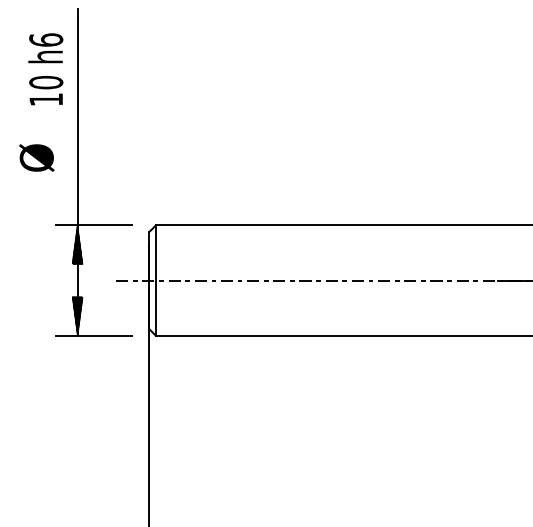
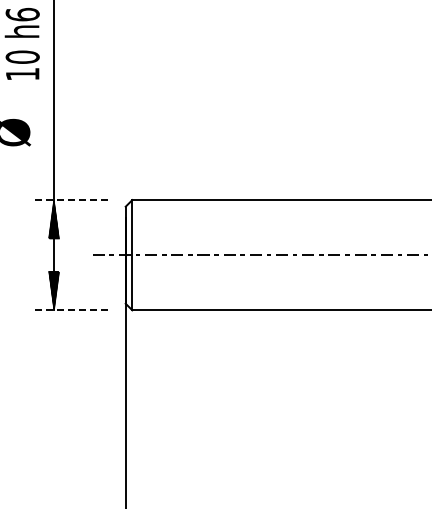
line: (93, 225) -> (69, 200), solid -> dashed
line: (93, 335) -> (69, 310), solid -> dashed

